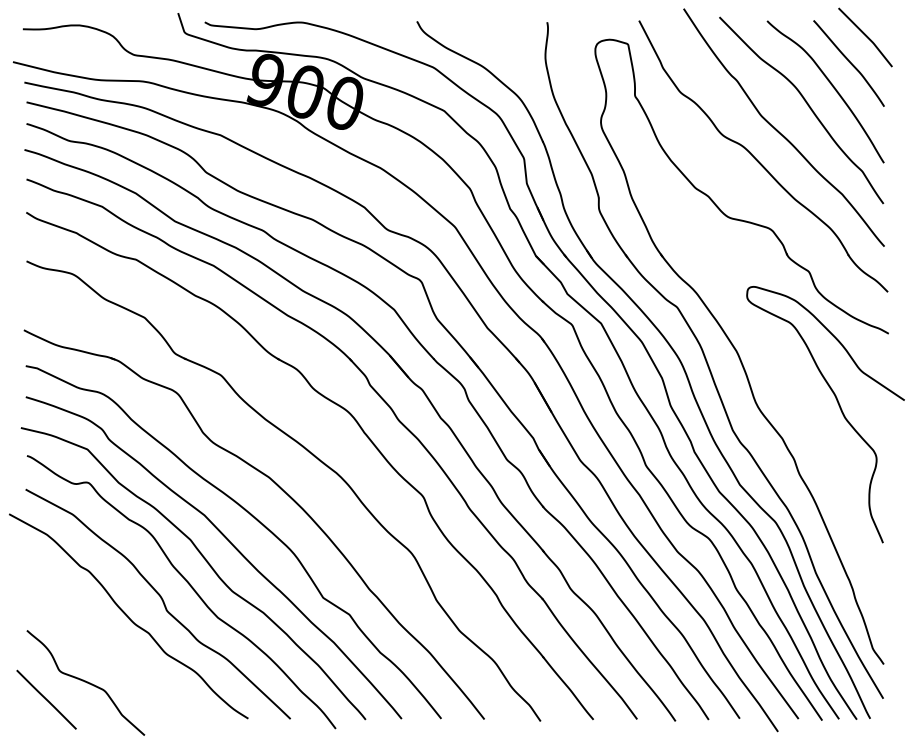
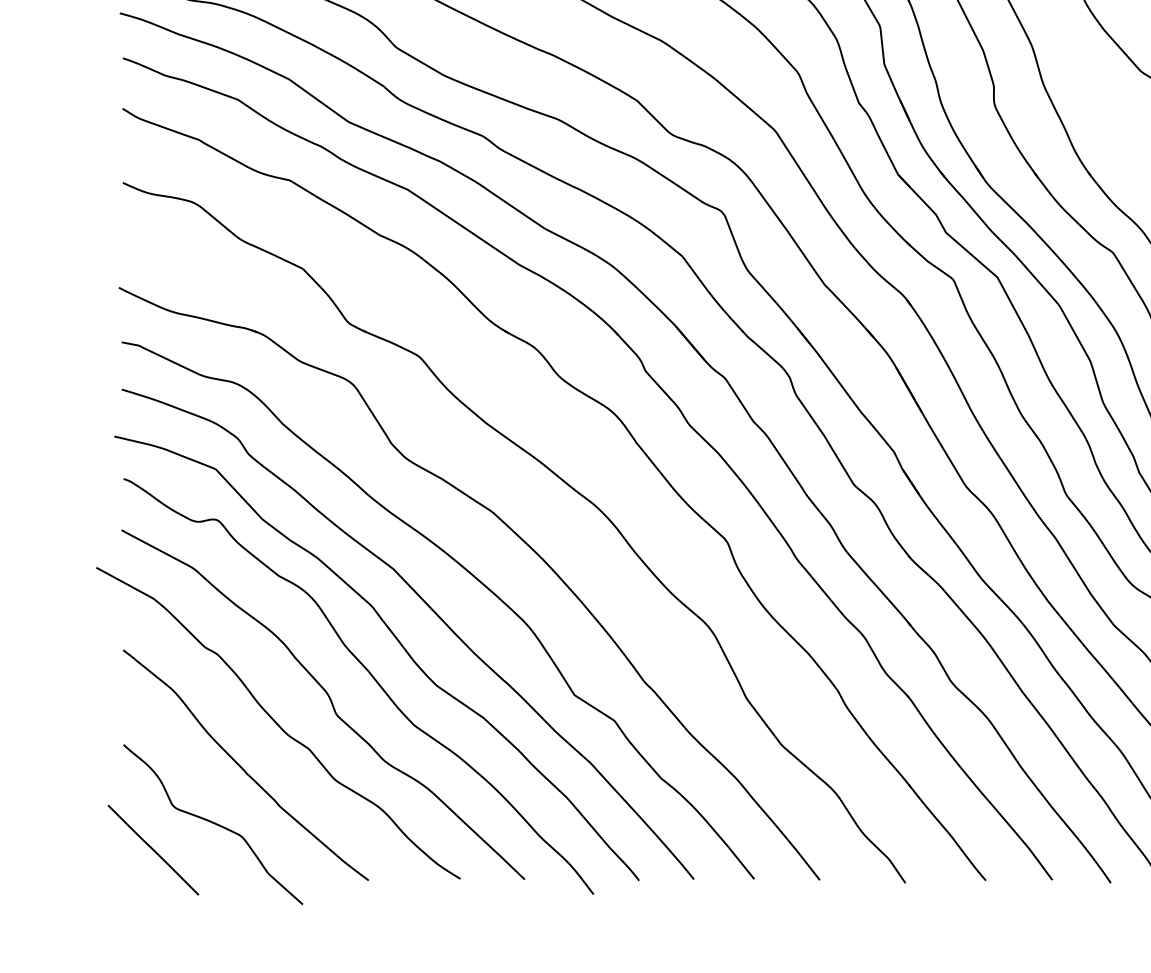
curve: (105, 645) -> (243, 767), added

